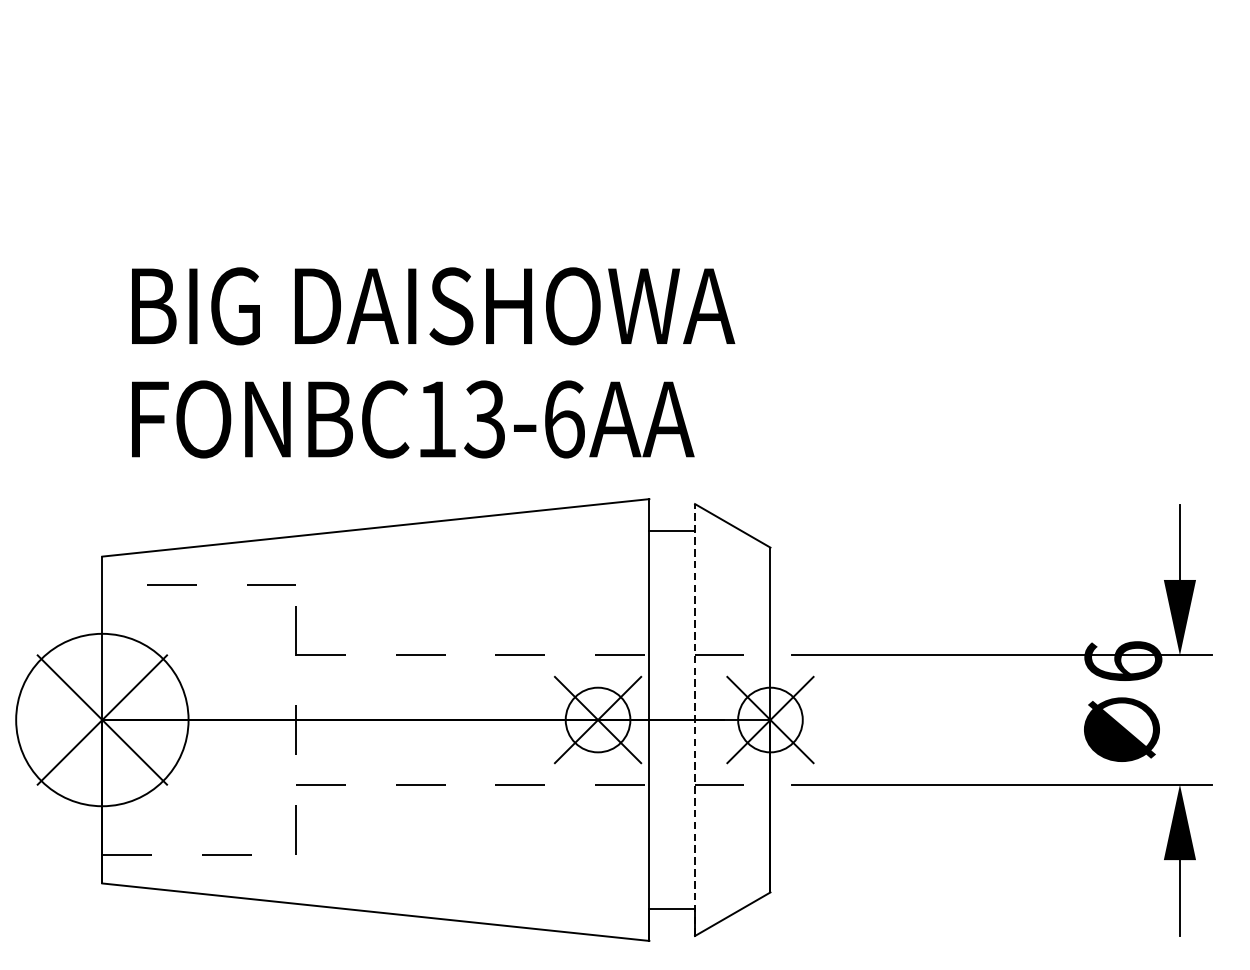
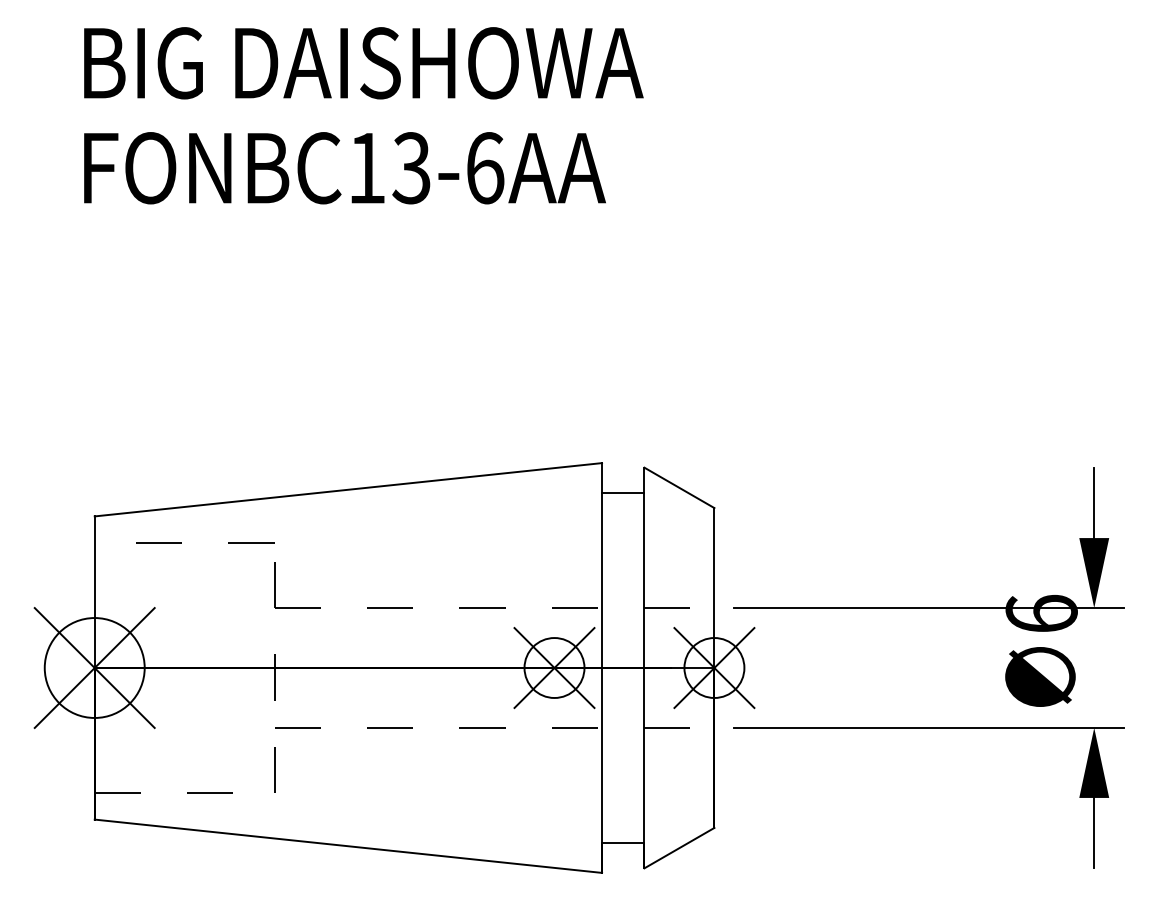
text: (433, 362) -> (363, 115), moved
circle: (102, 719) -> (94, 667), size x0.62
line: (695, 719) -> (644, 667), dashed -> solid

